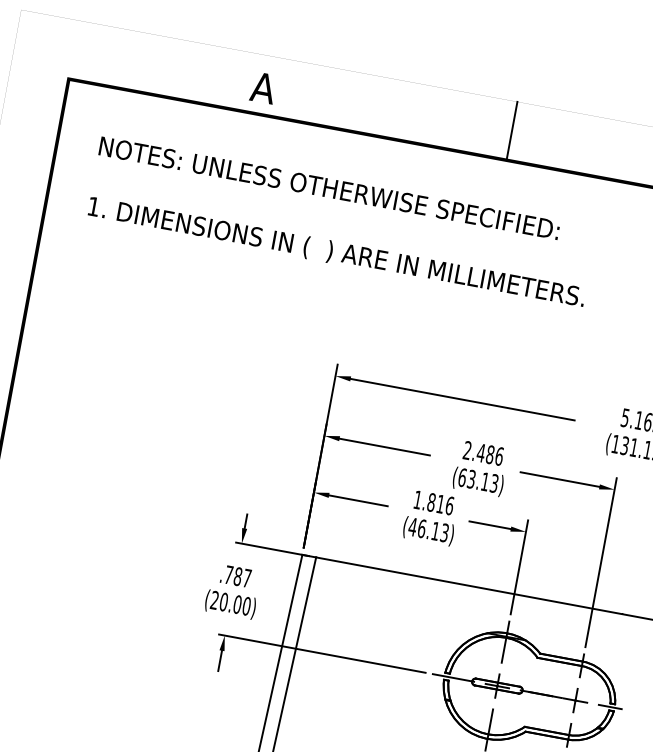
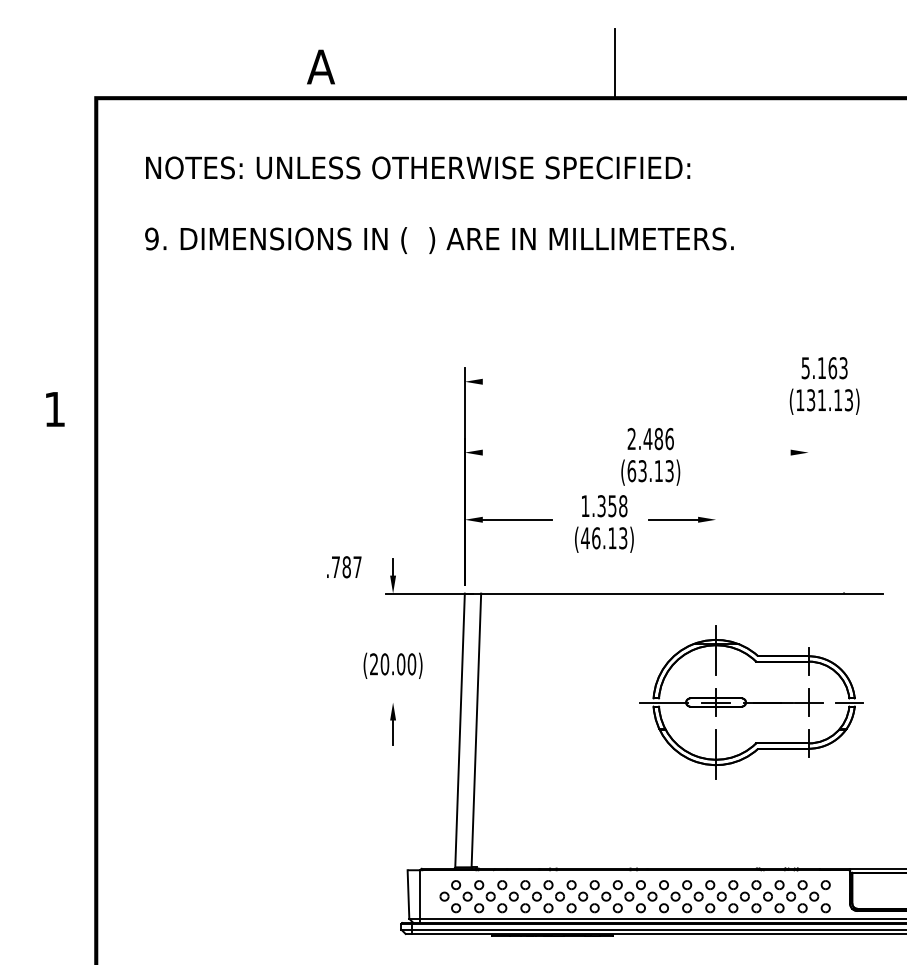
text: (93, 206) -> (151, 238), 1. -> 9.
line: (462, 399) -> (615, 381), removed
line: (384, 446) -> (535, 452), removed
line: (559, 479) -> (743, 452), removed
text: (440, 504) -> (612, 506), 1.816 -> 1.358
line: (600, 562) -> (808, 539), removed
line: (519, 567) -> (716, 561), removed
text: (236, 576) -> (344, 567), moved
line: (322, 653) -> (508, 702), removed

